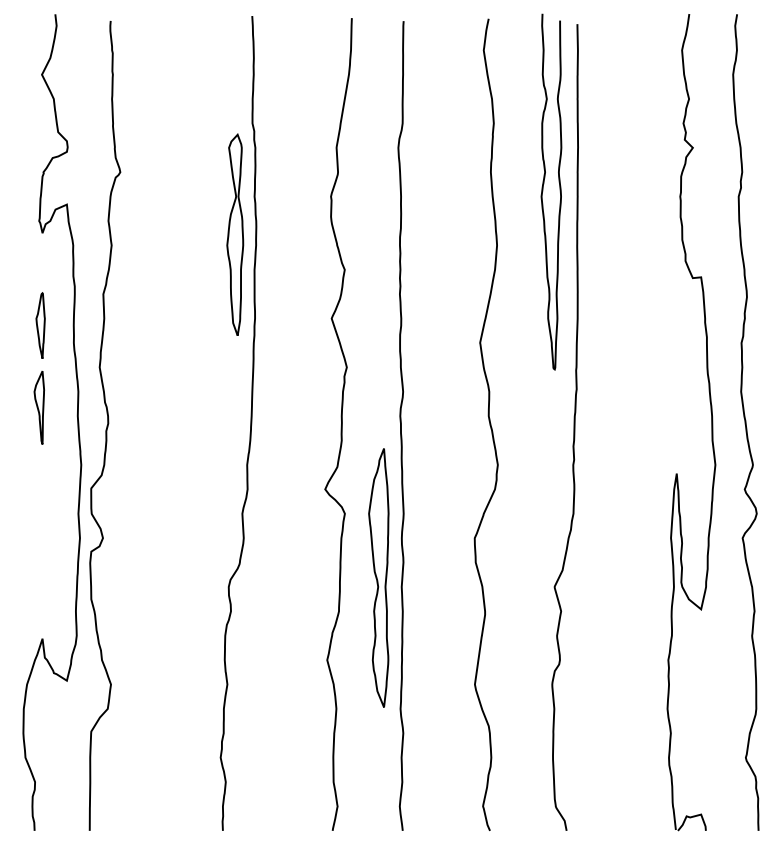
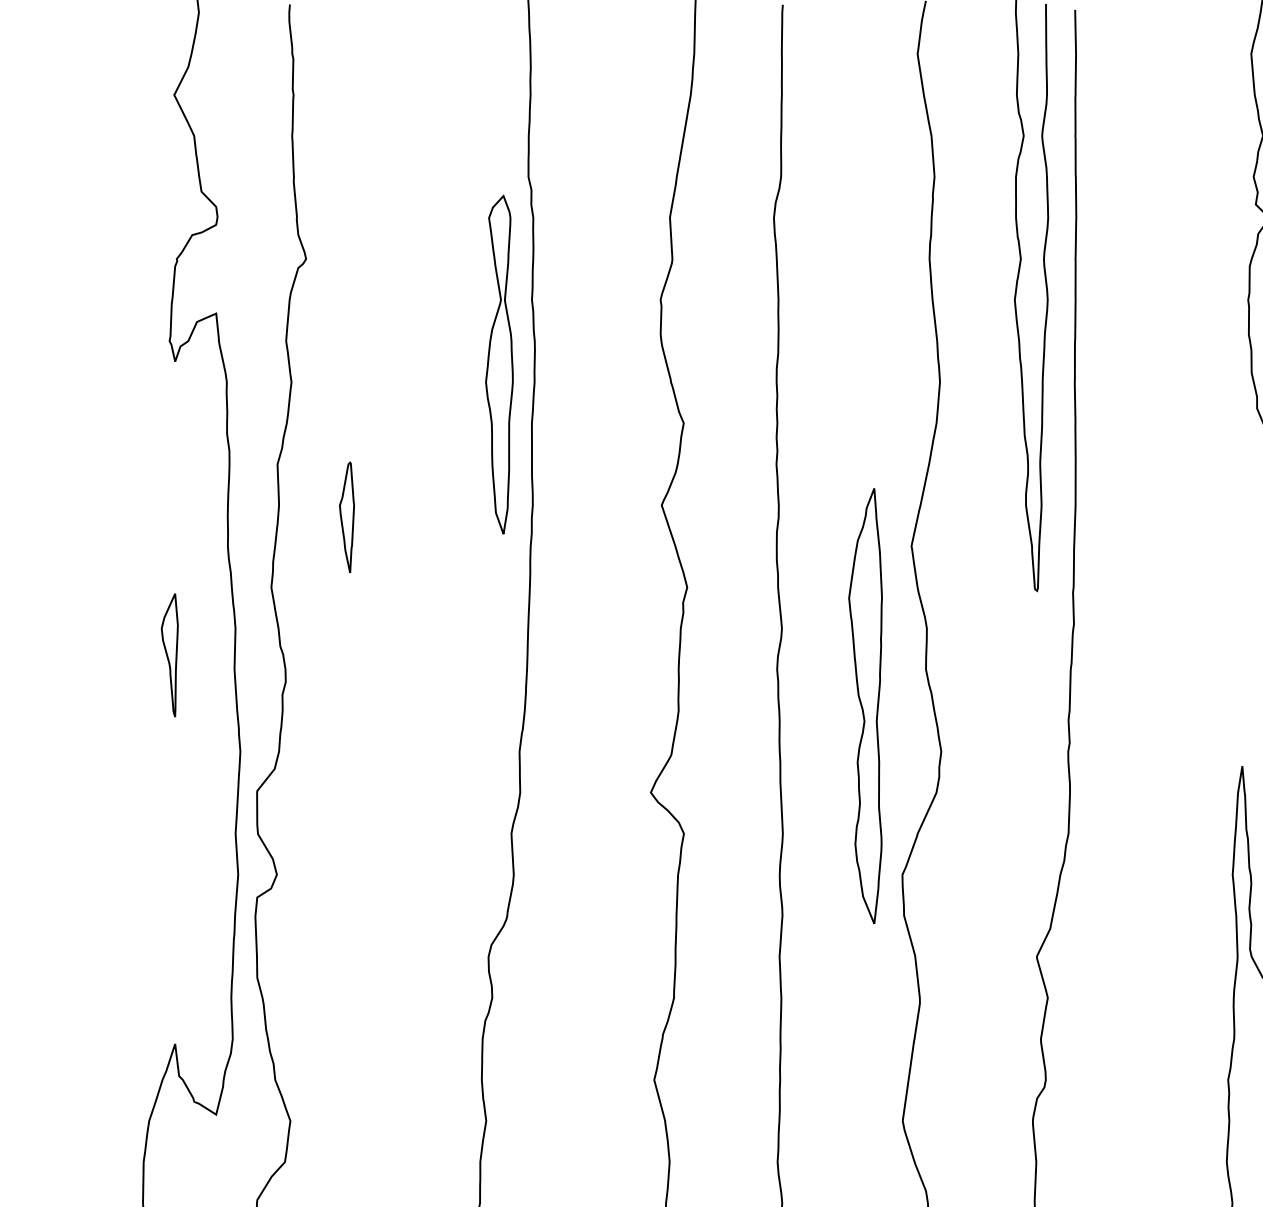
part: (40, 325) -> (346, 516), moved
part: (378, 577) -> (864, 705), moved

